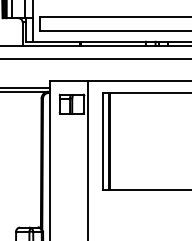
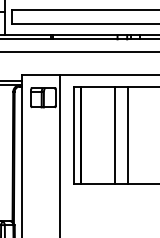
line: (143, 141) -> (115, 134), added
line: (156, 141) -> (128, 134), added

